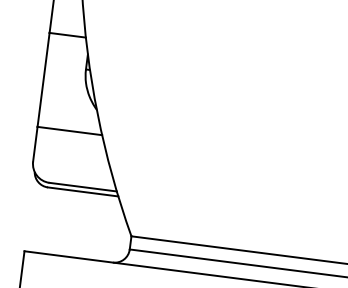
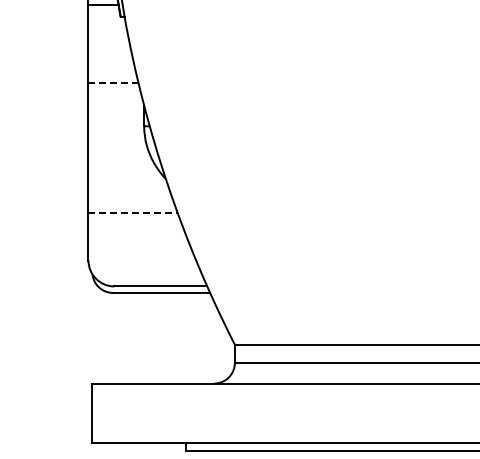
line: (67, 35) -> (113, 83), solid -> dashed
line: (70, 130) -> (133, 212), solid -> dashed

